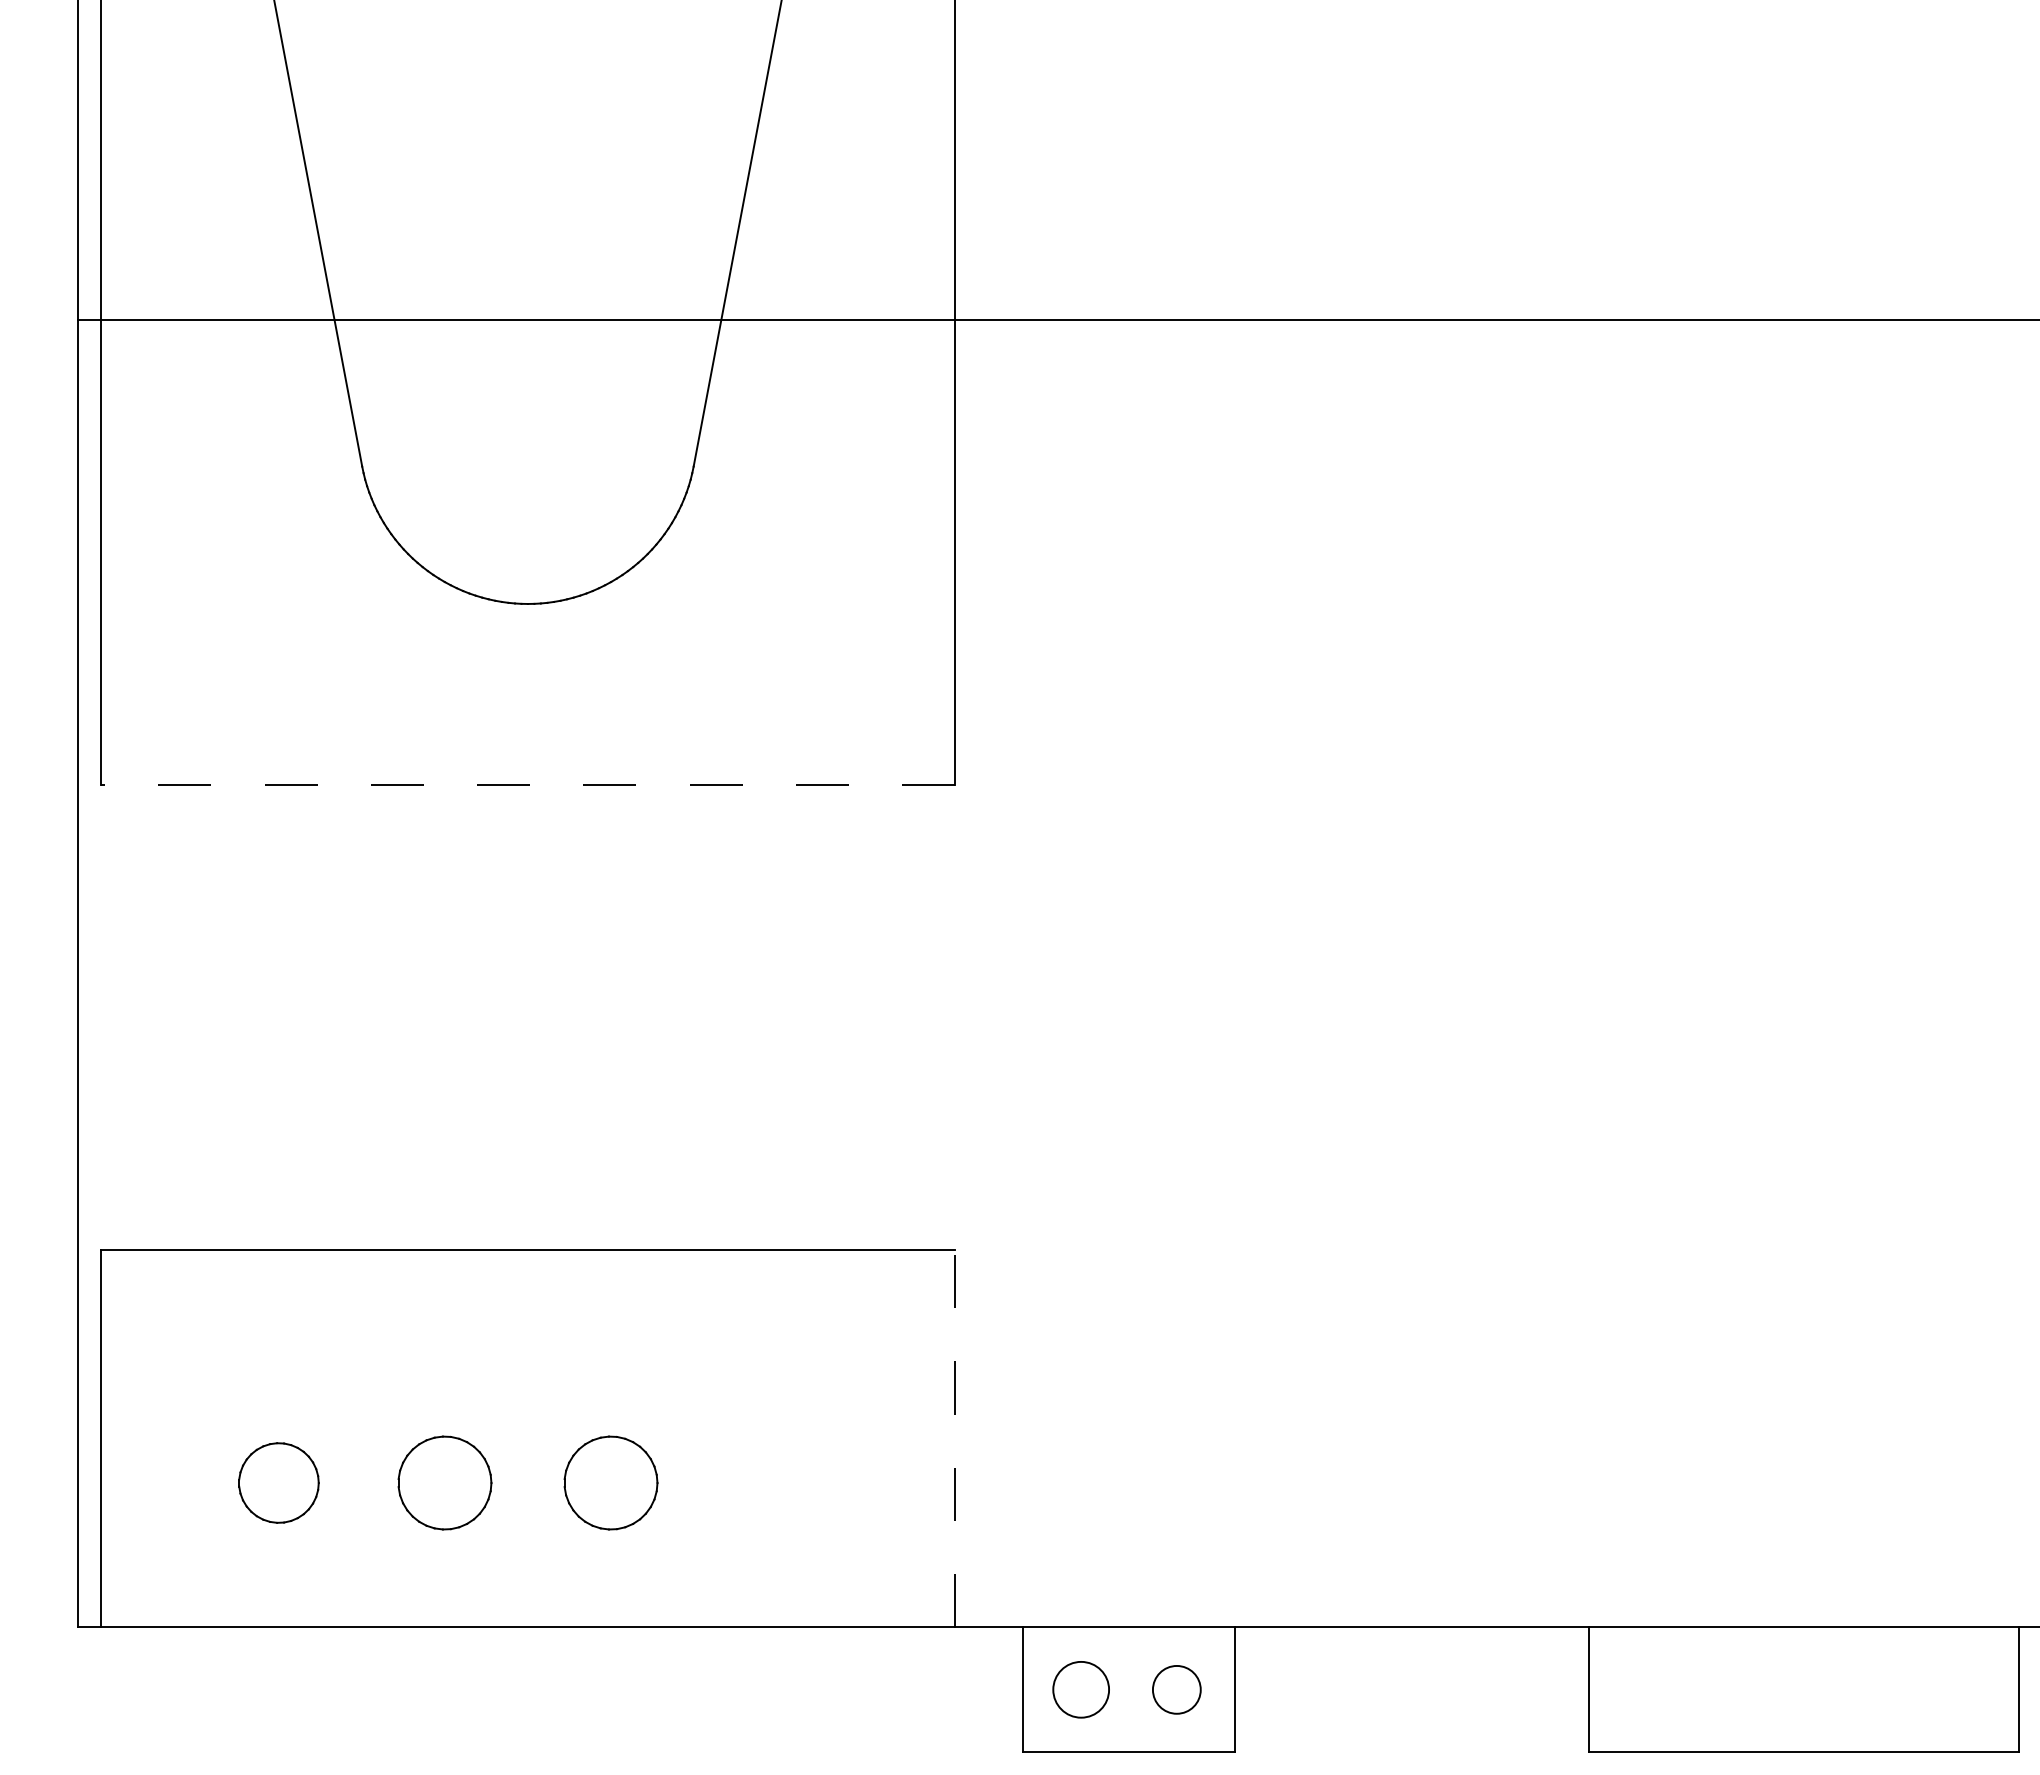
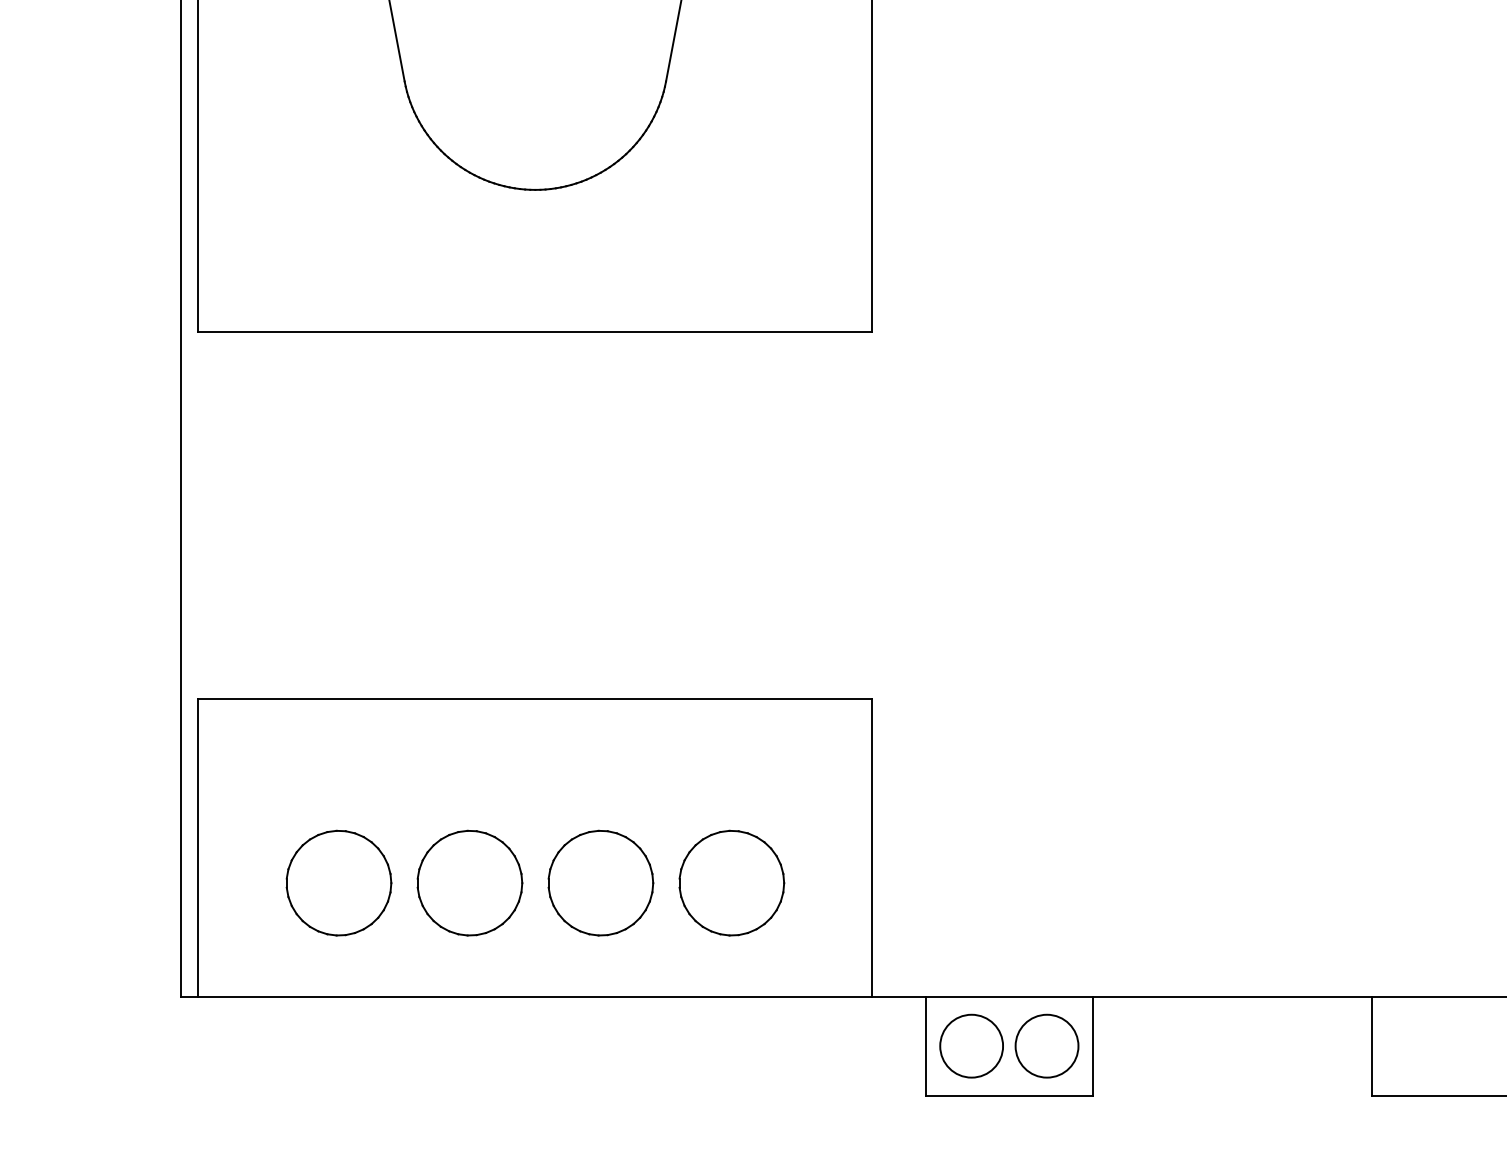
line: (527, 784) -> (535, 332), dashed -> solid
line: (955, 1438) -> (872, 848), dashed -> solid
part: (278, 1482) -> (338, 882), size x1.67
part: (444, 1482) -> (469, 882), size x1.43
part: (610, 1482) -> (600, 882), size x1.43
part: (776, 1482) -> (731, 882), added
circle: (1081, 1689) -> (971, 1045), size x1.43
circle: (1176, 1689) -> (1046, 1045), size x1.67

